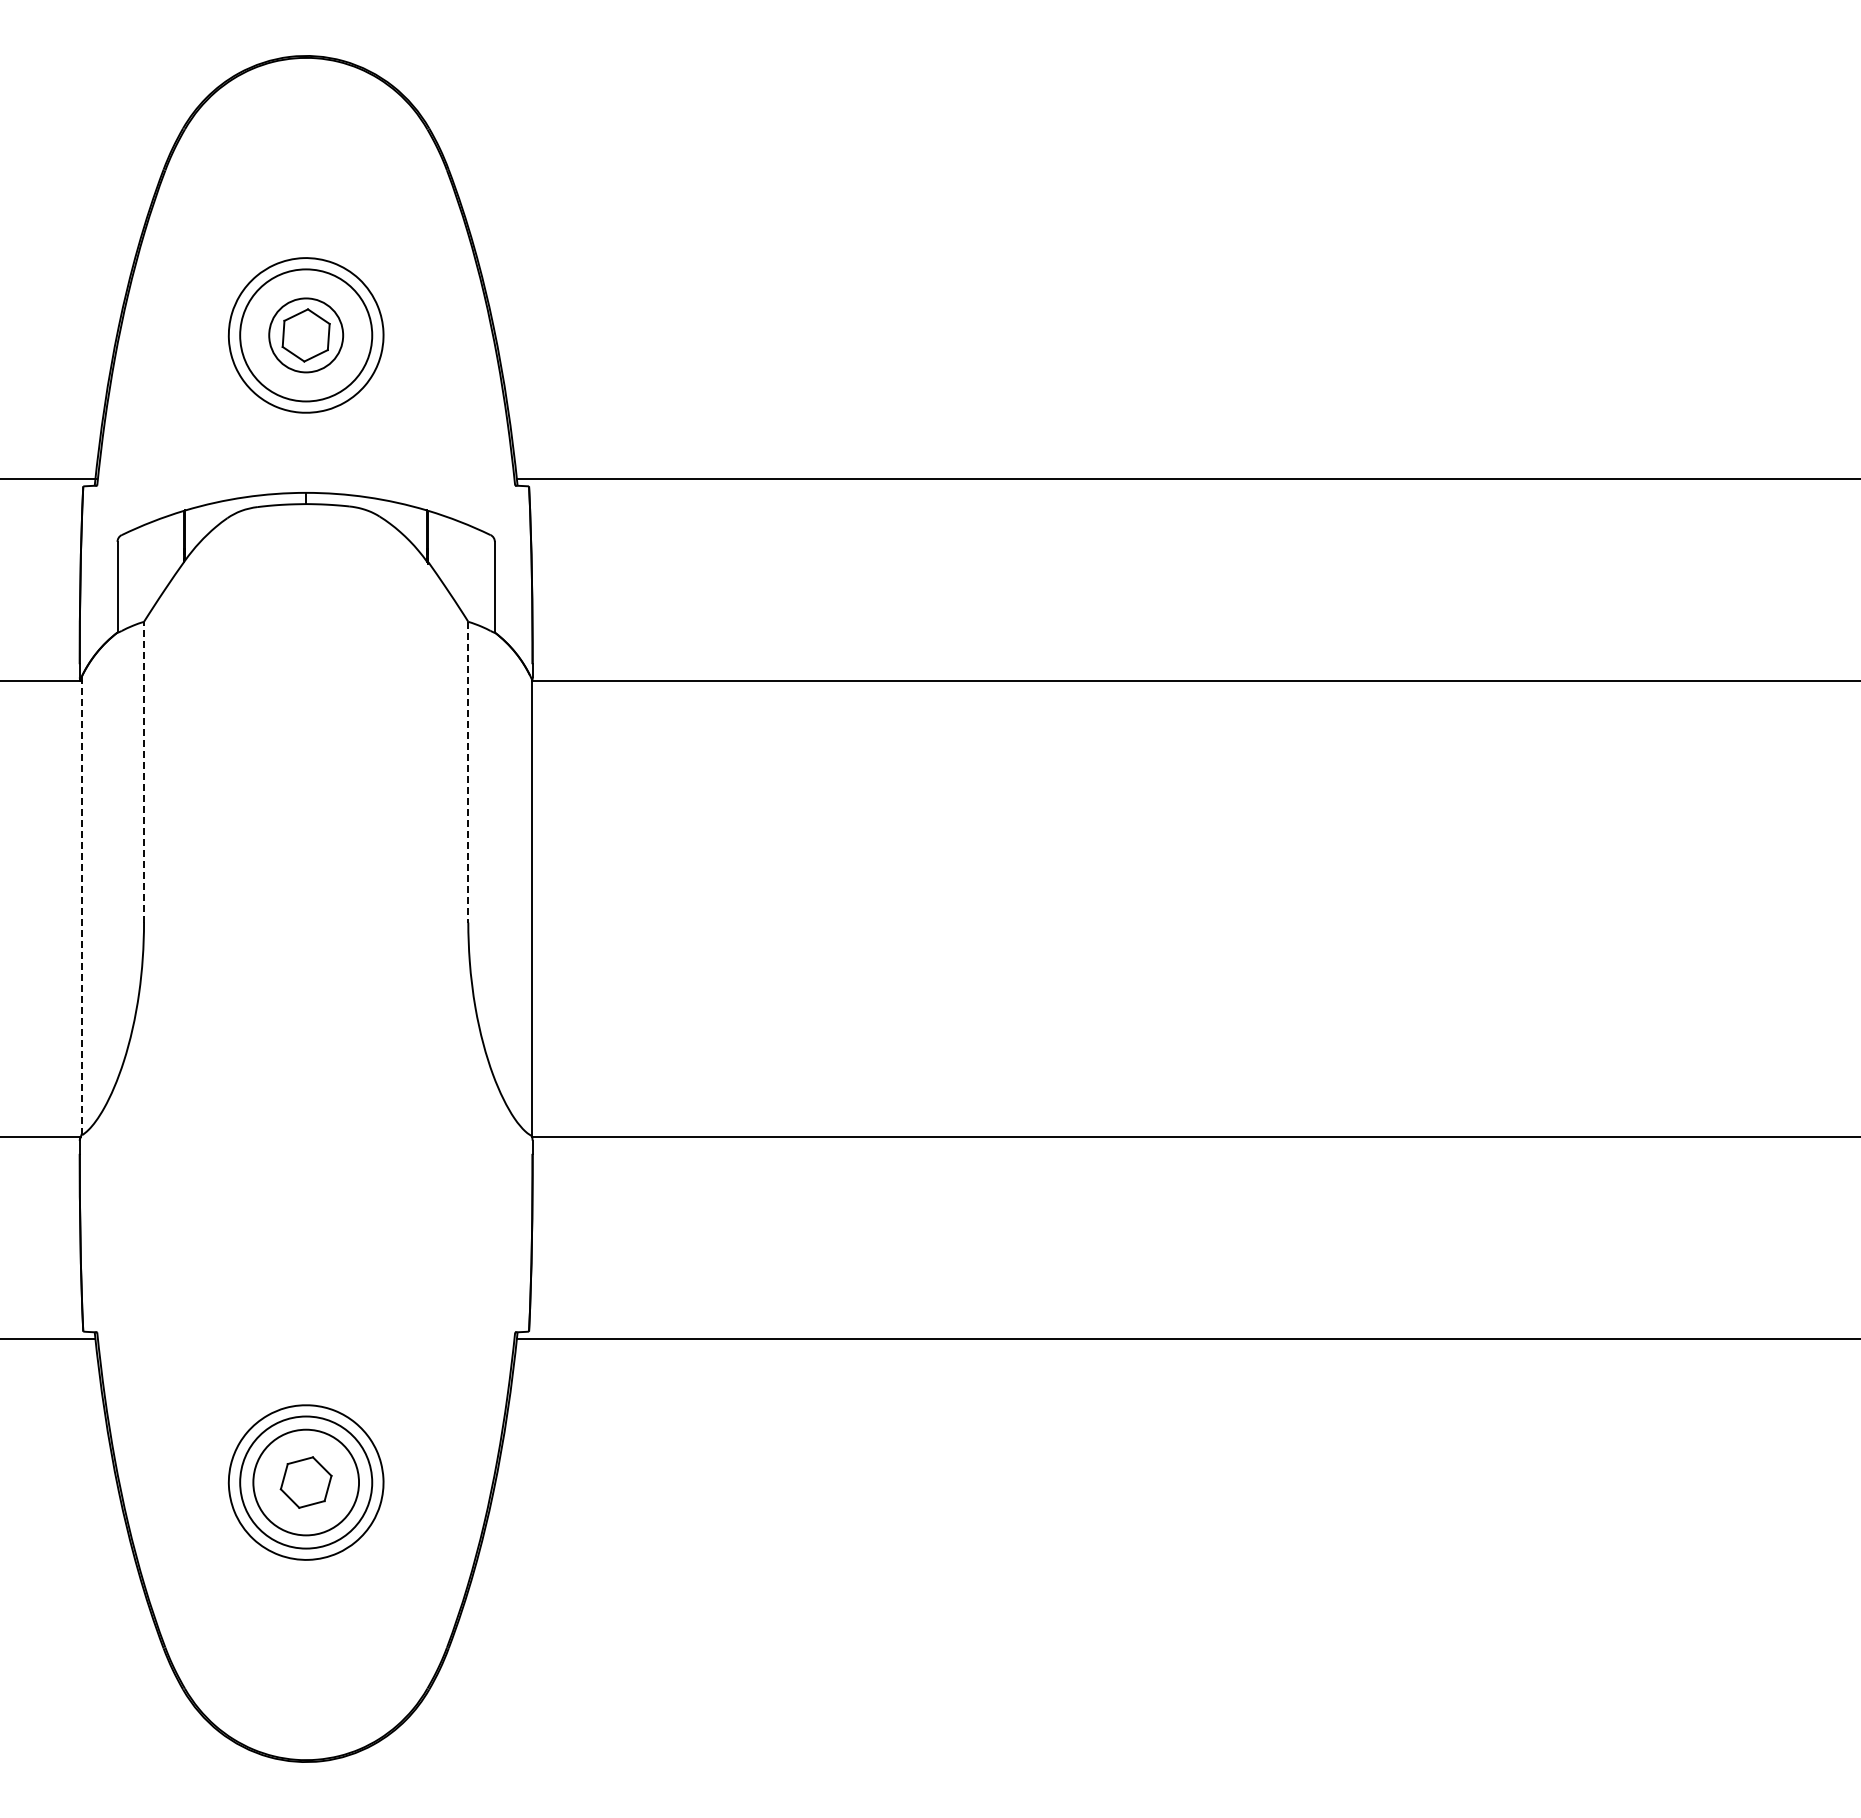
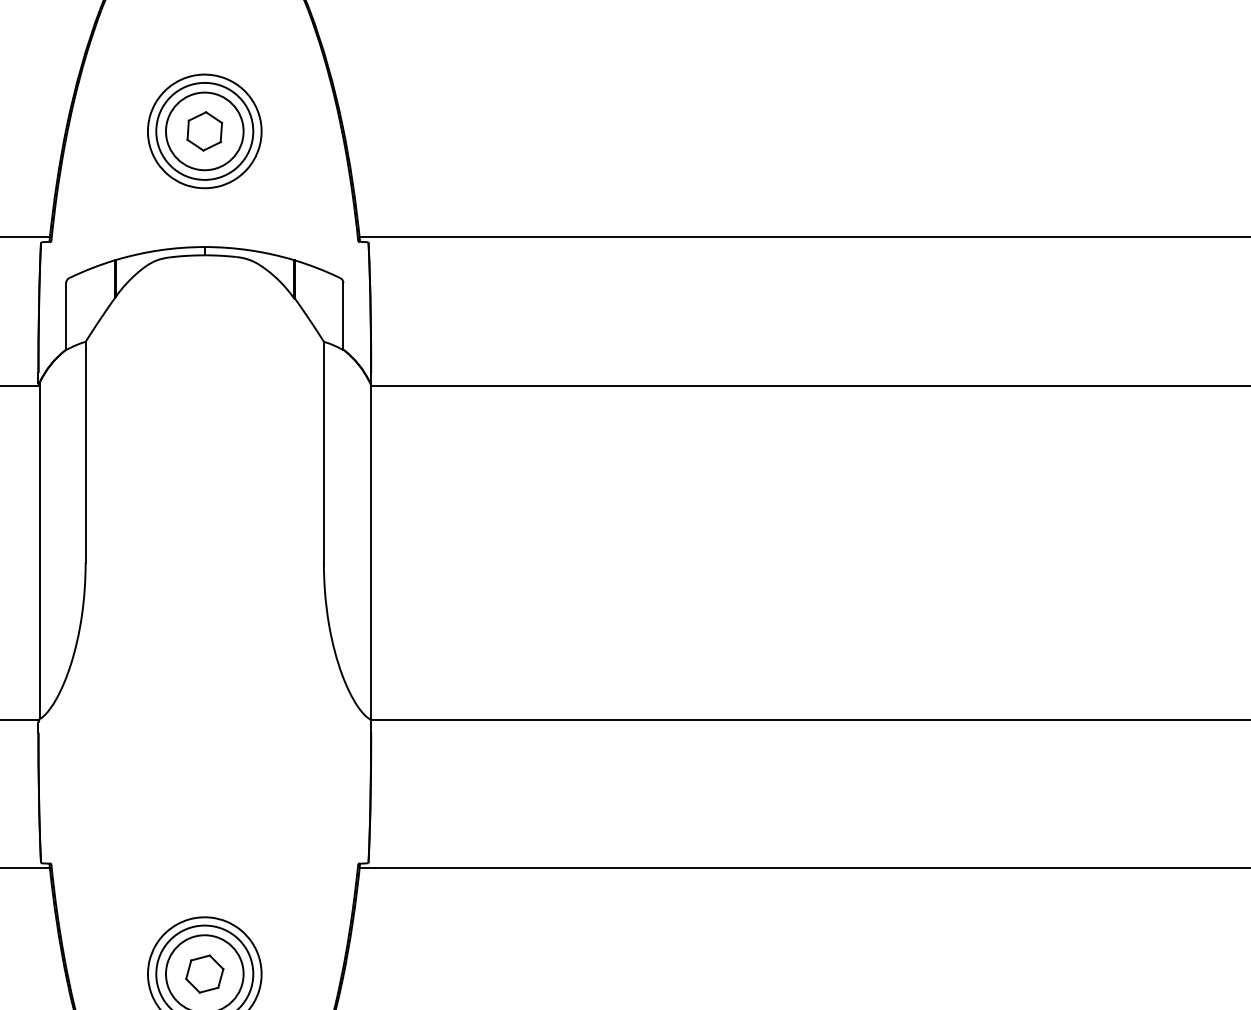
circle: (306, 335) -> (205, 131), size x1.43
line: (144, 771) -> (86, 451), dashed -> solid
line: (468, 772) -> (324, 452), dashed -> solid
line: (81, 905) -> (39, 550), dashed -> solid

